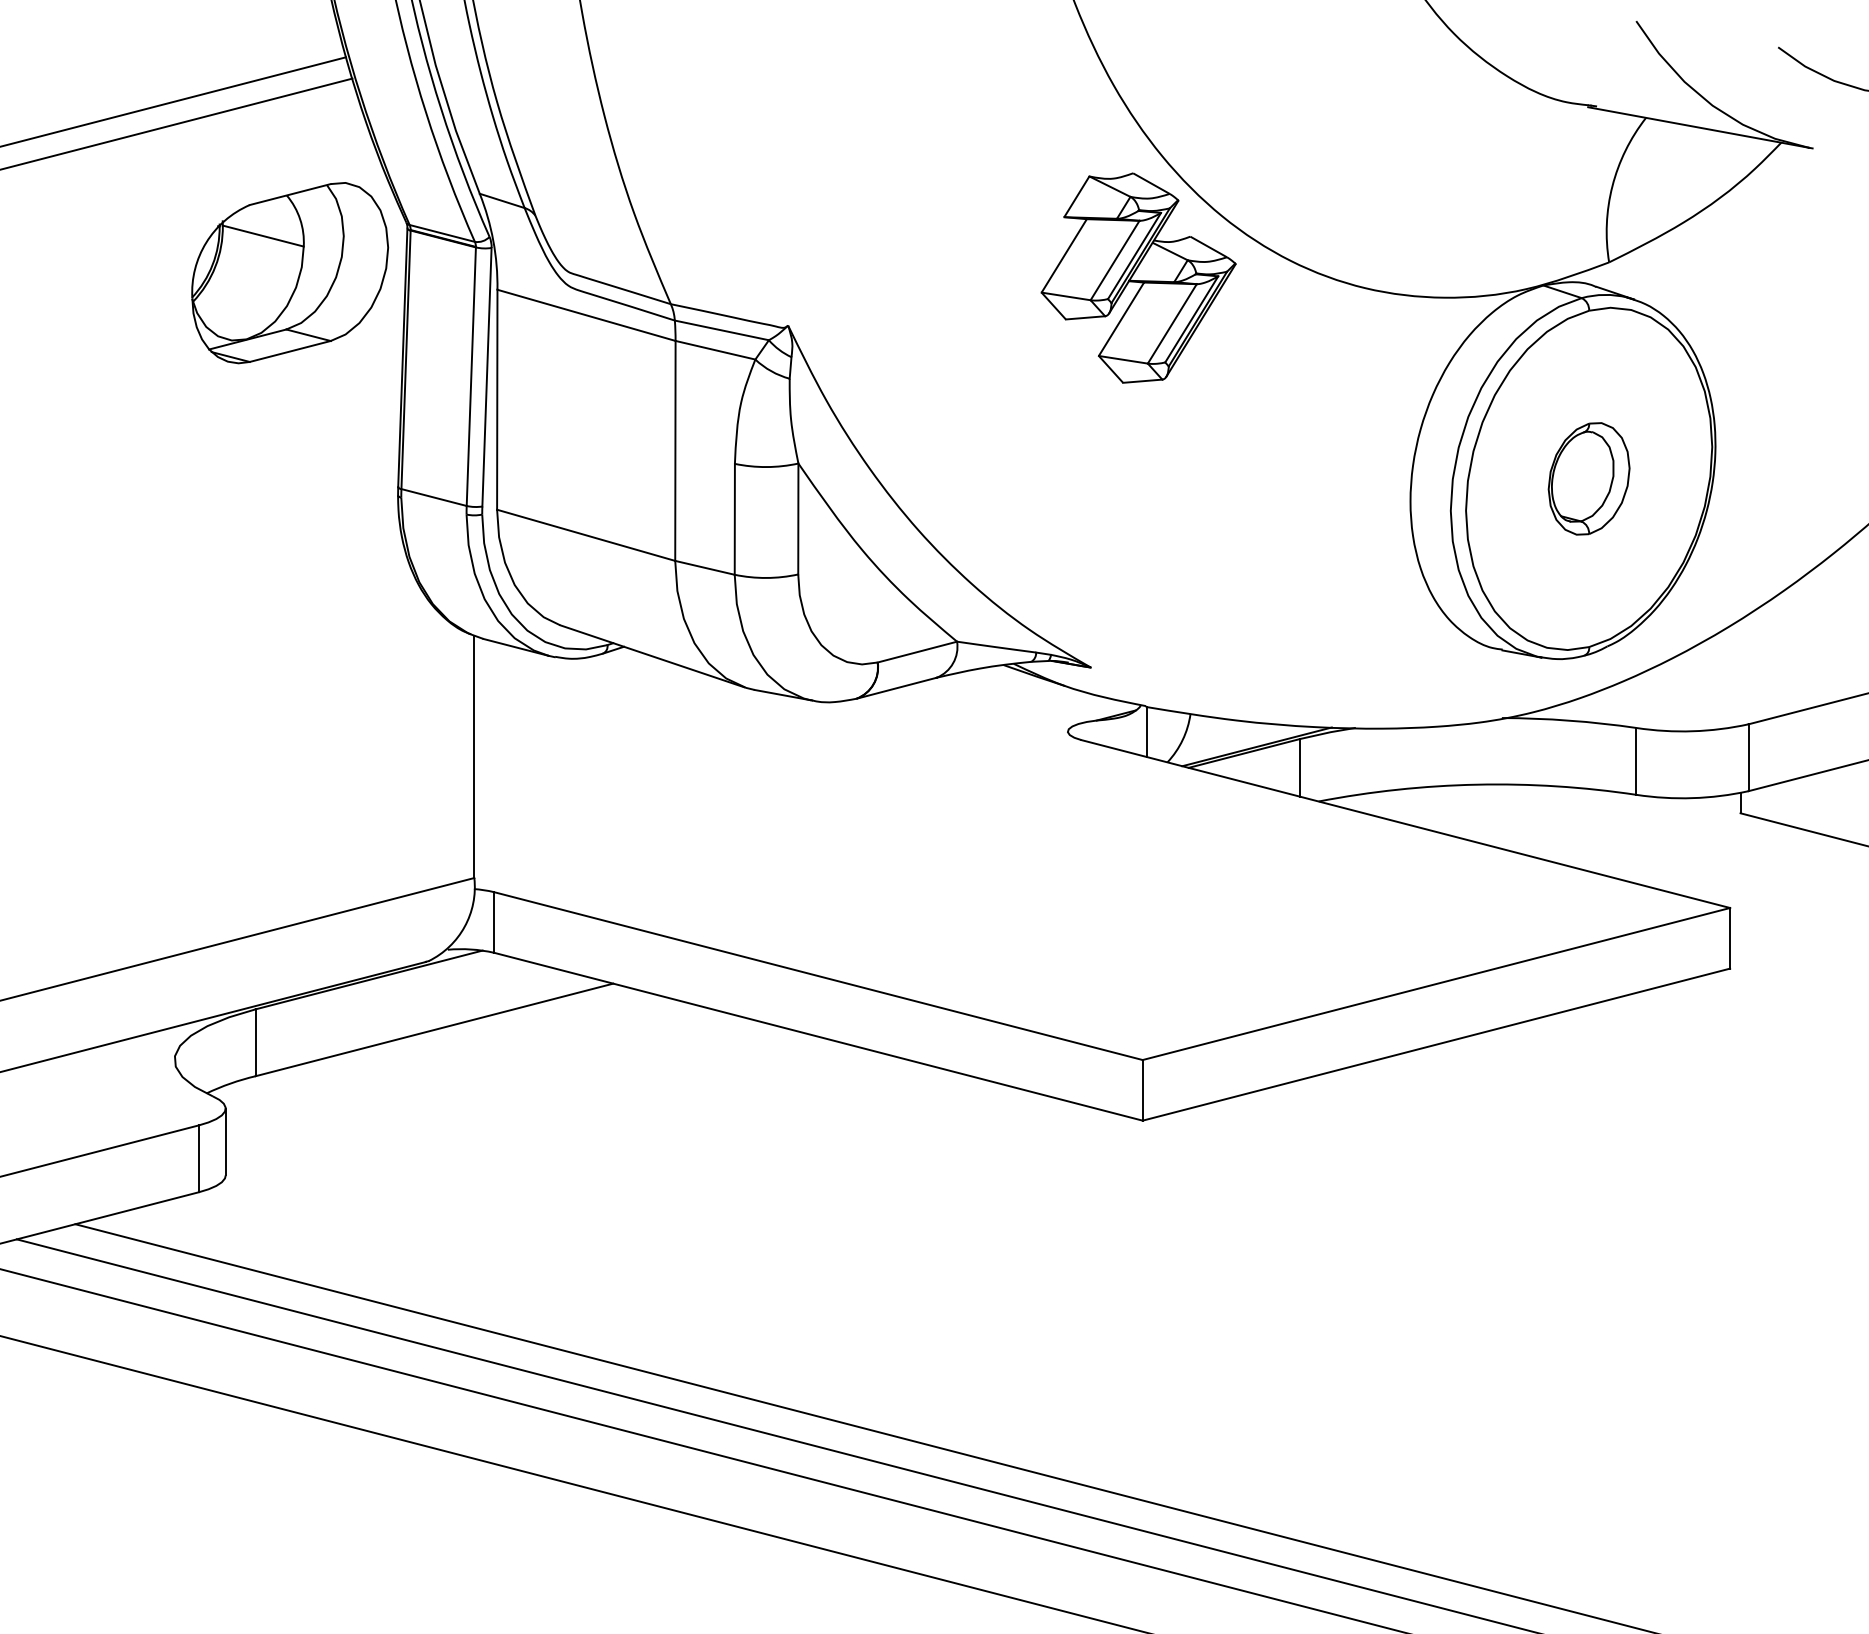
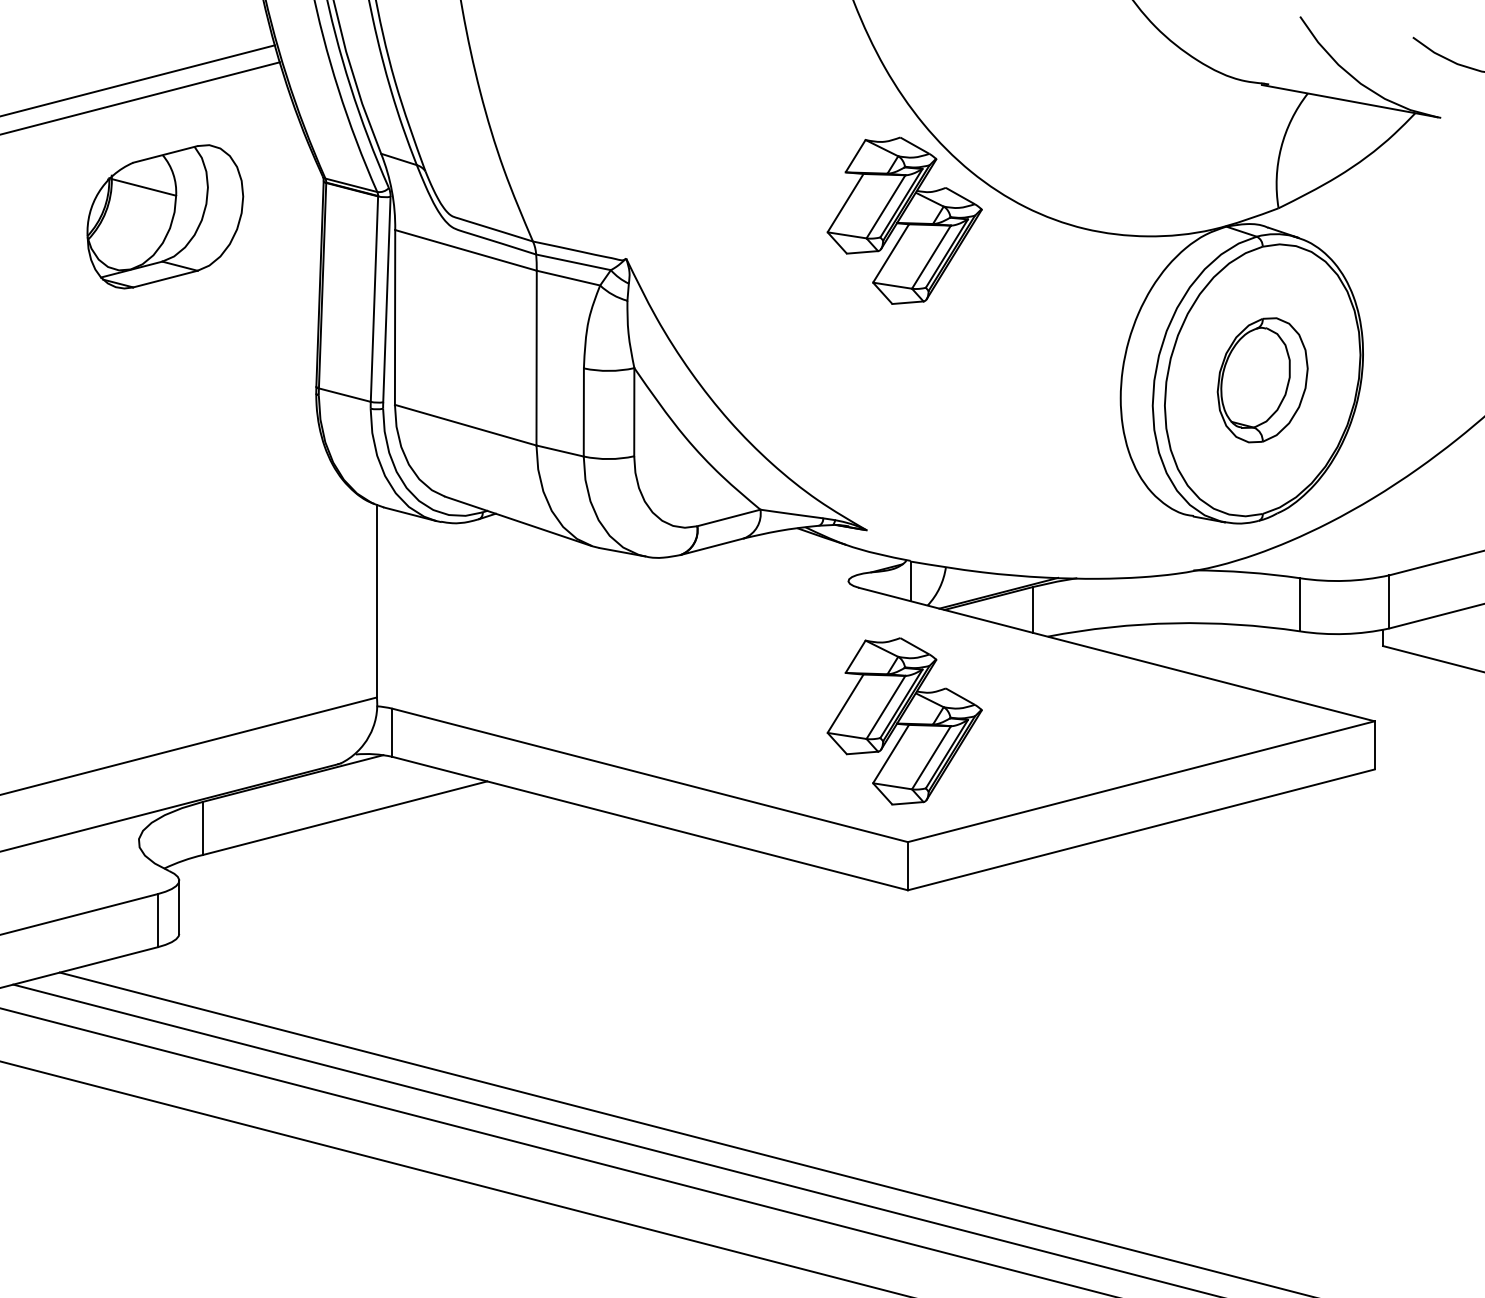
part: (290, 273) -> (165, 217), moved
part: (1588, 478) -> (1262, 380), size x1.4
part: (1138, 907) -> (904, 720), added

